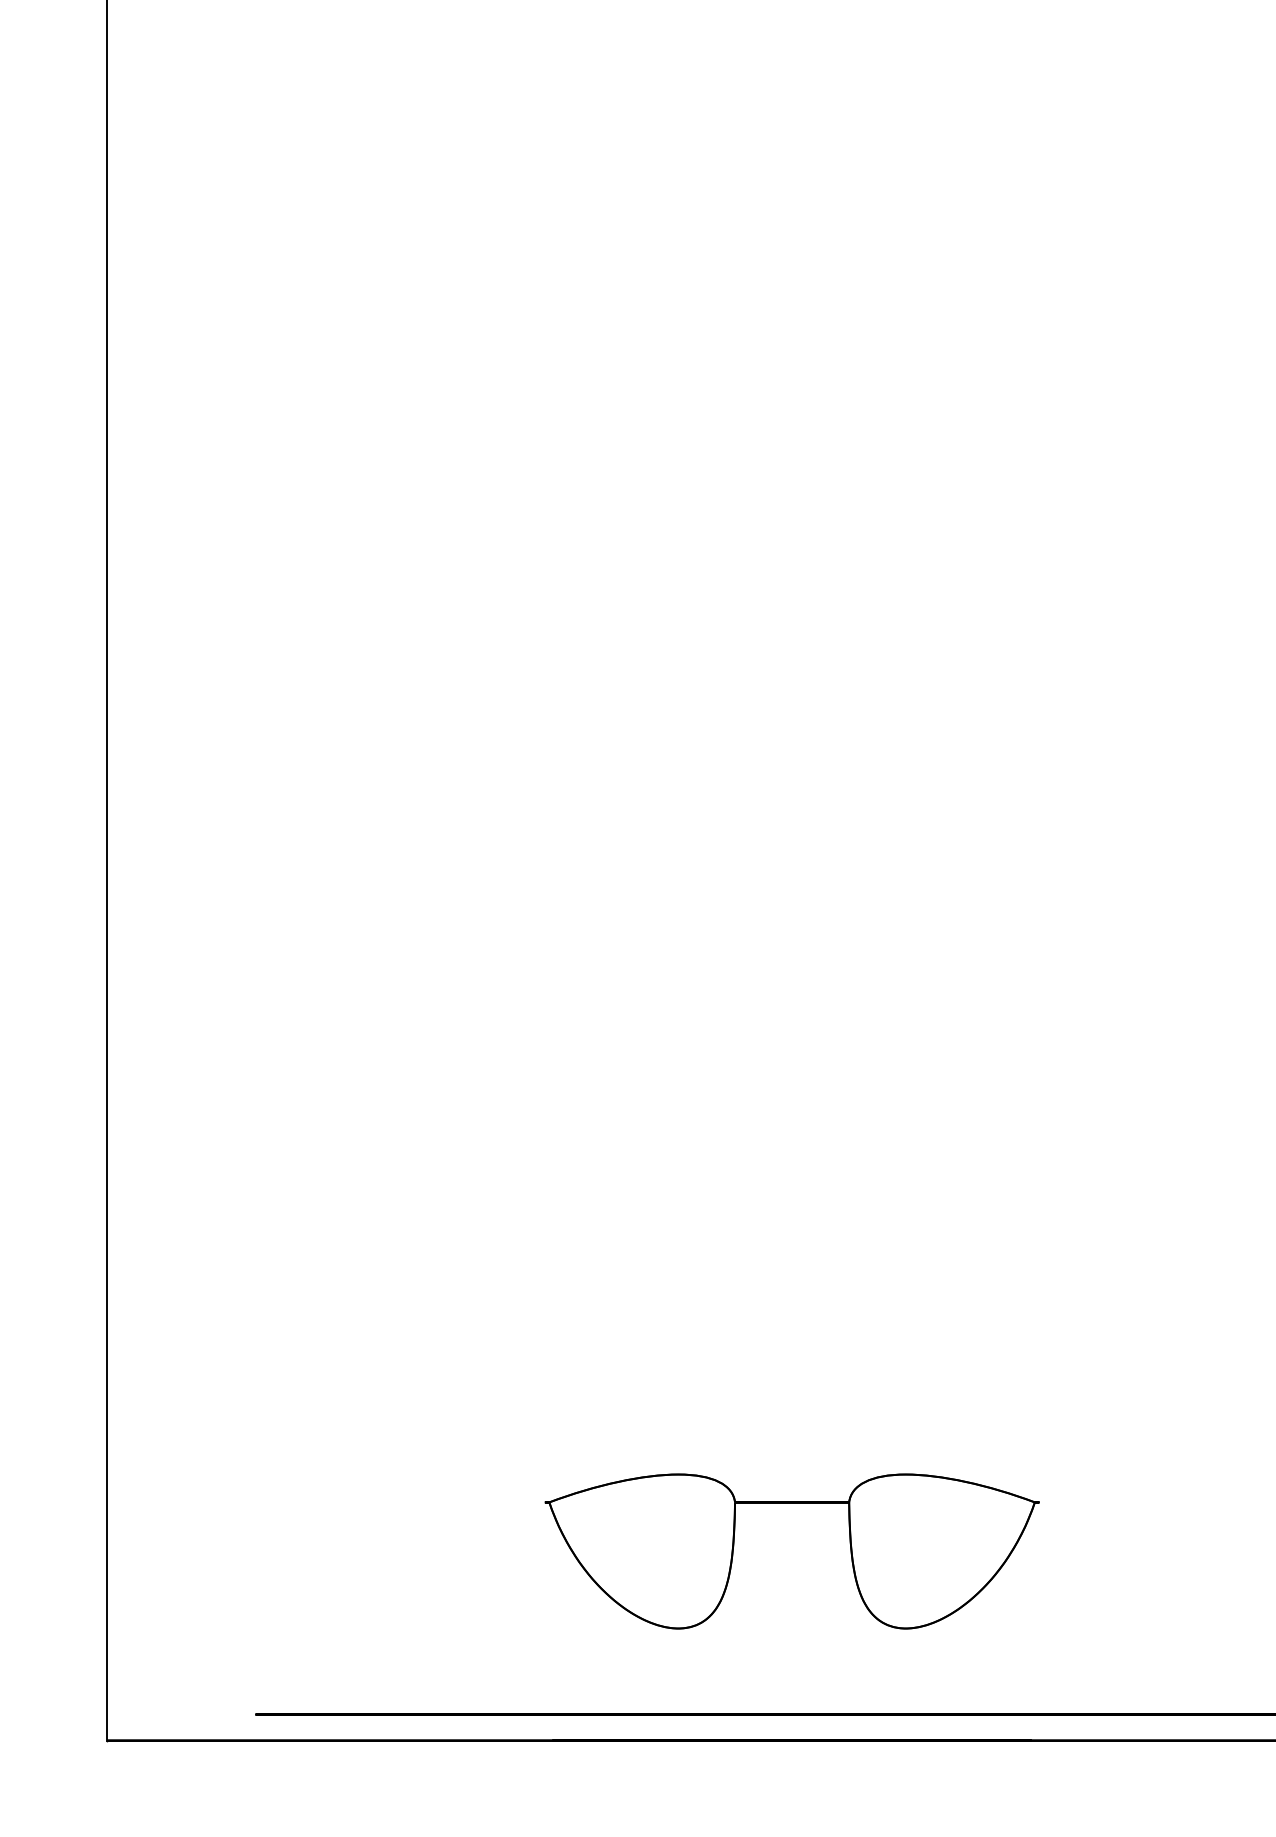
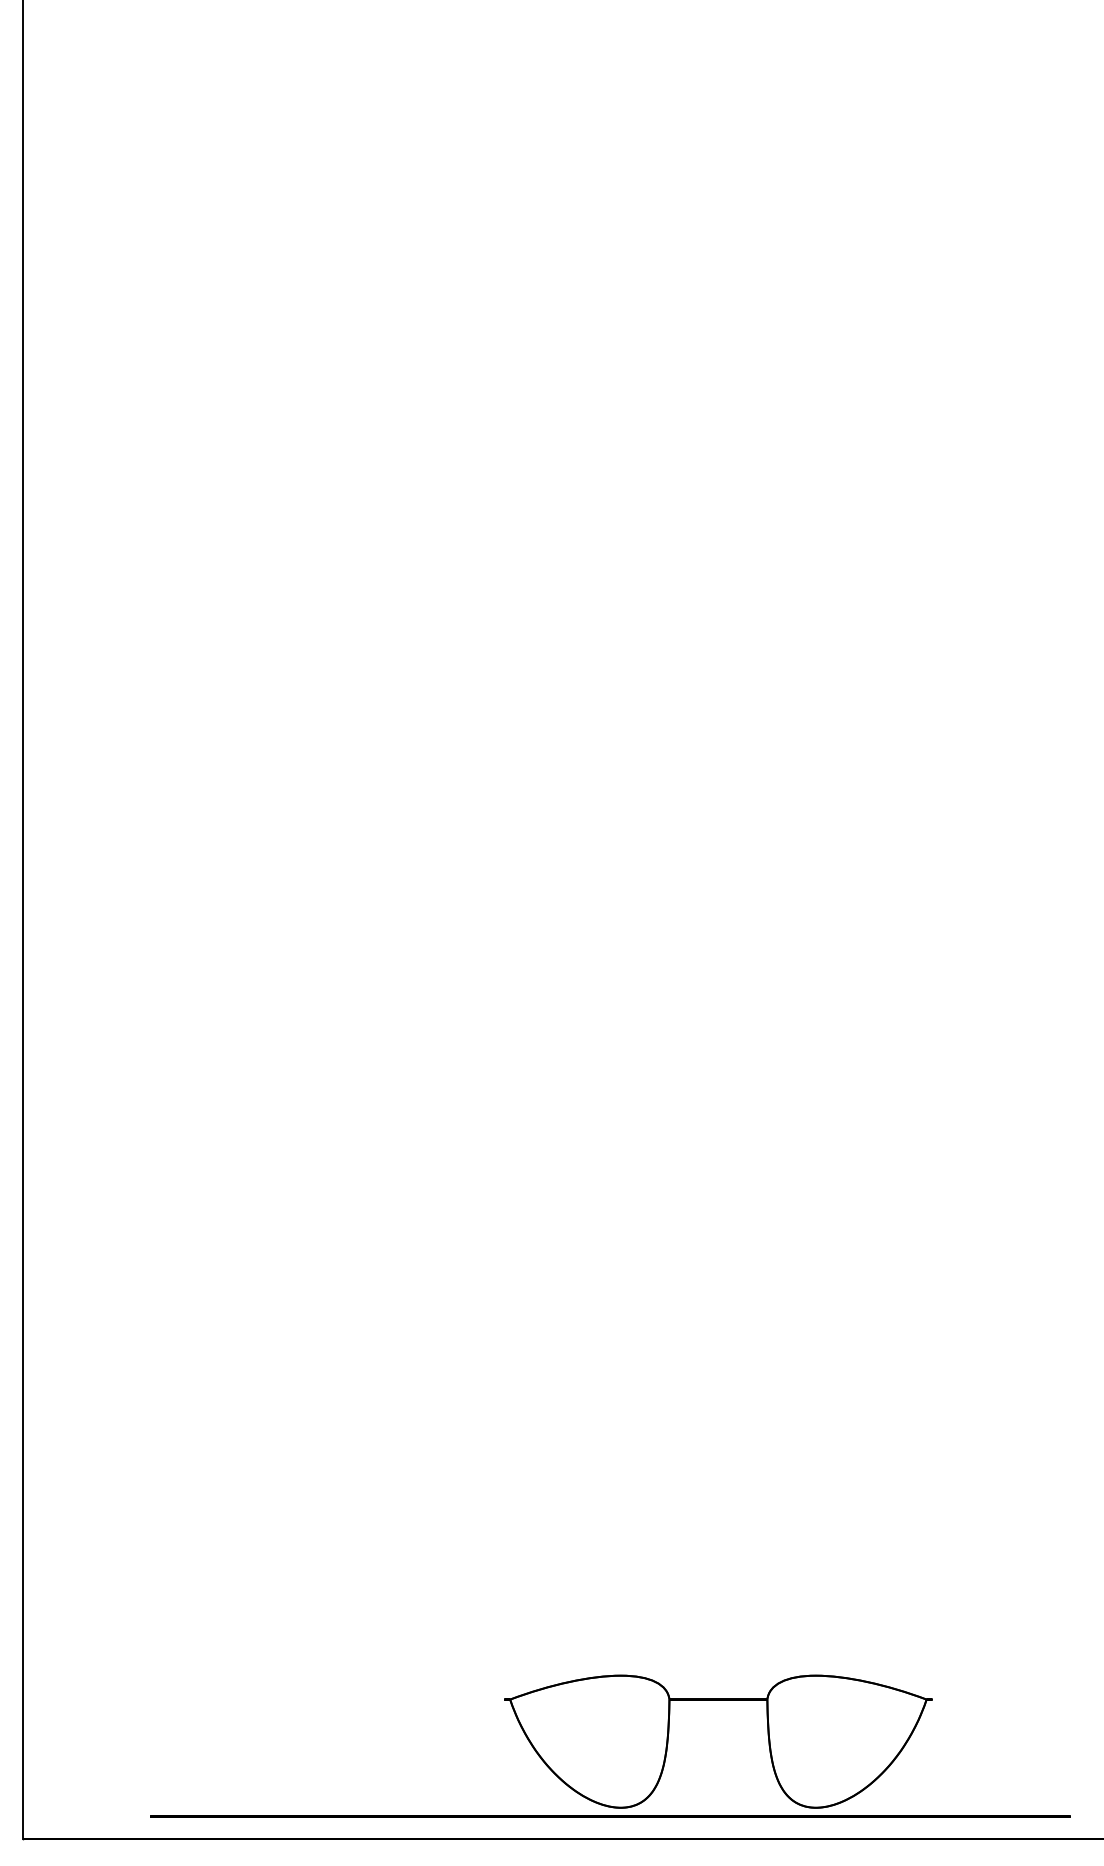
part: (792, 1503) -> (718, 1700), moved

